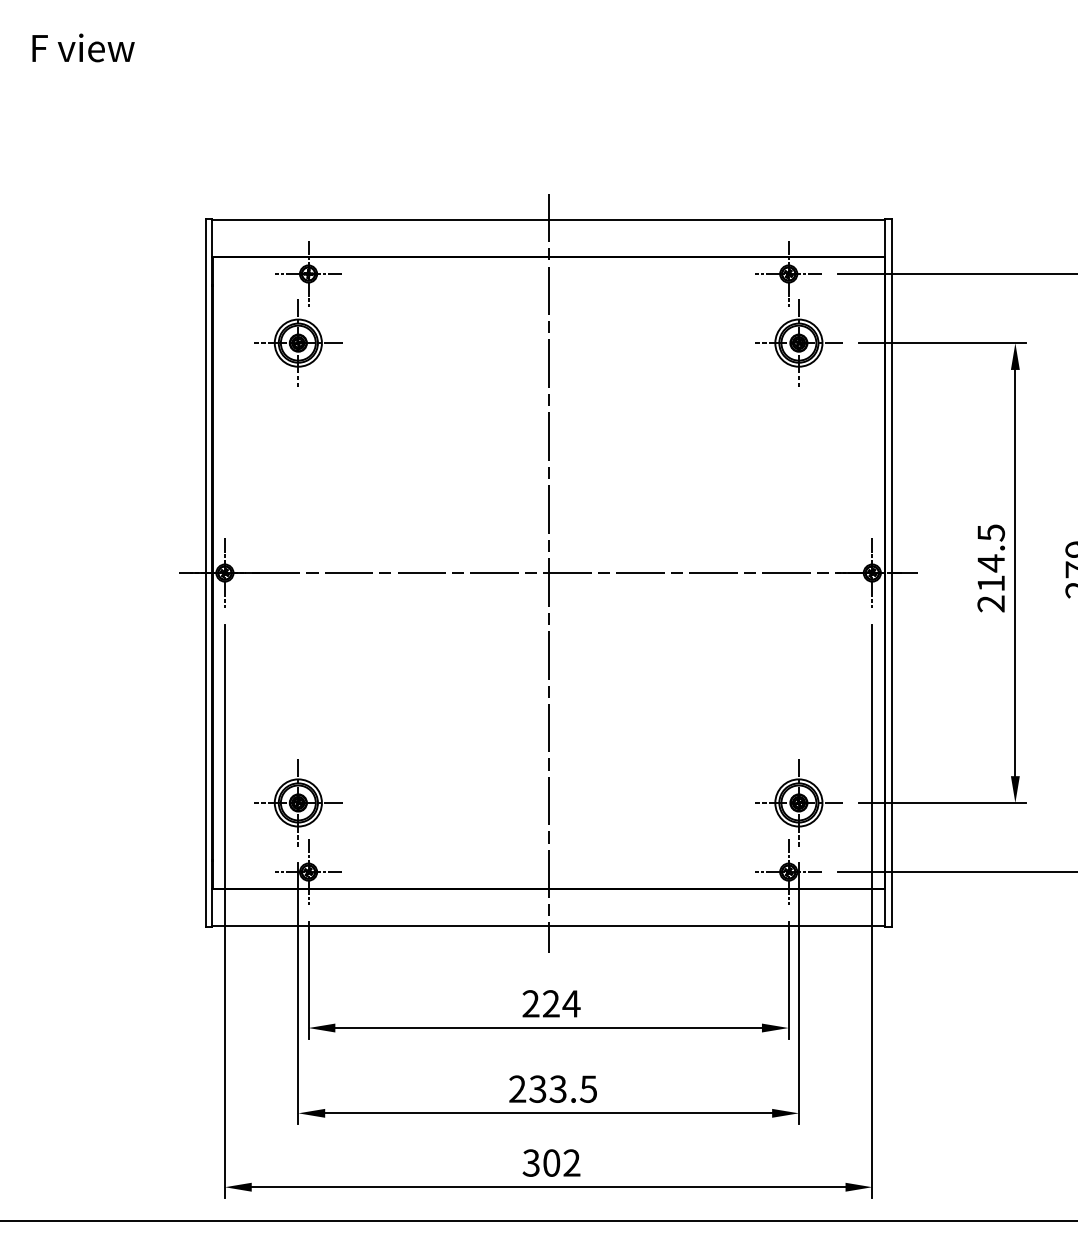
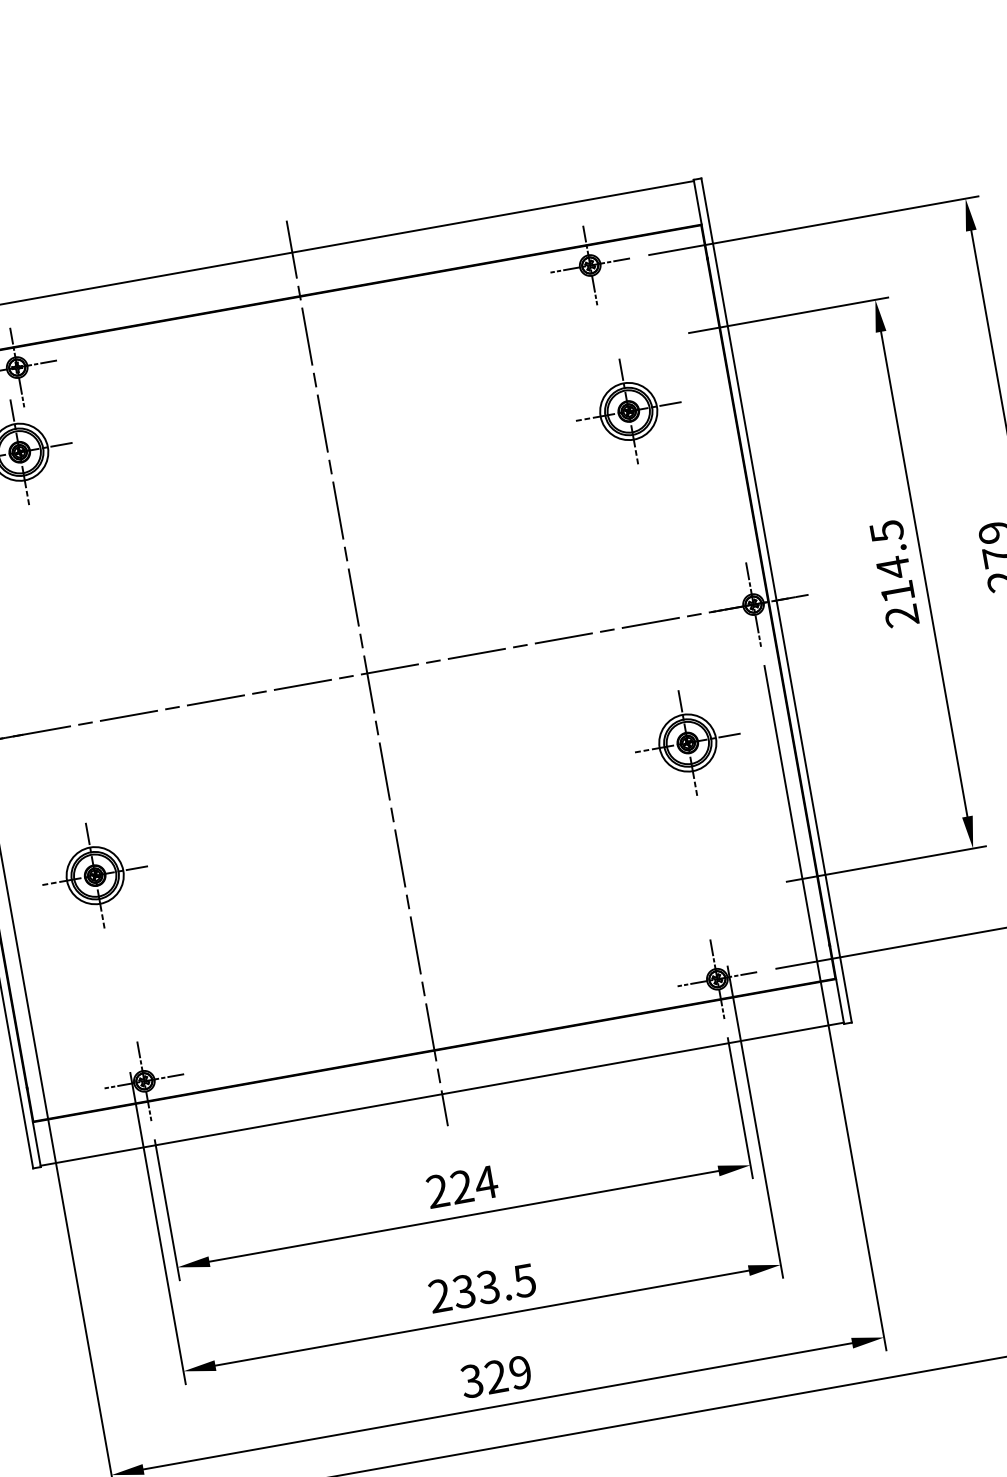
part: (798, 342) -> (628, 410), moved
part: (298, 802) -> (95, 875), moved
part: (798, 802) -> (687, 742), moved
text: (561, 1162) -> (507, 1374), 302 -> 329

